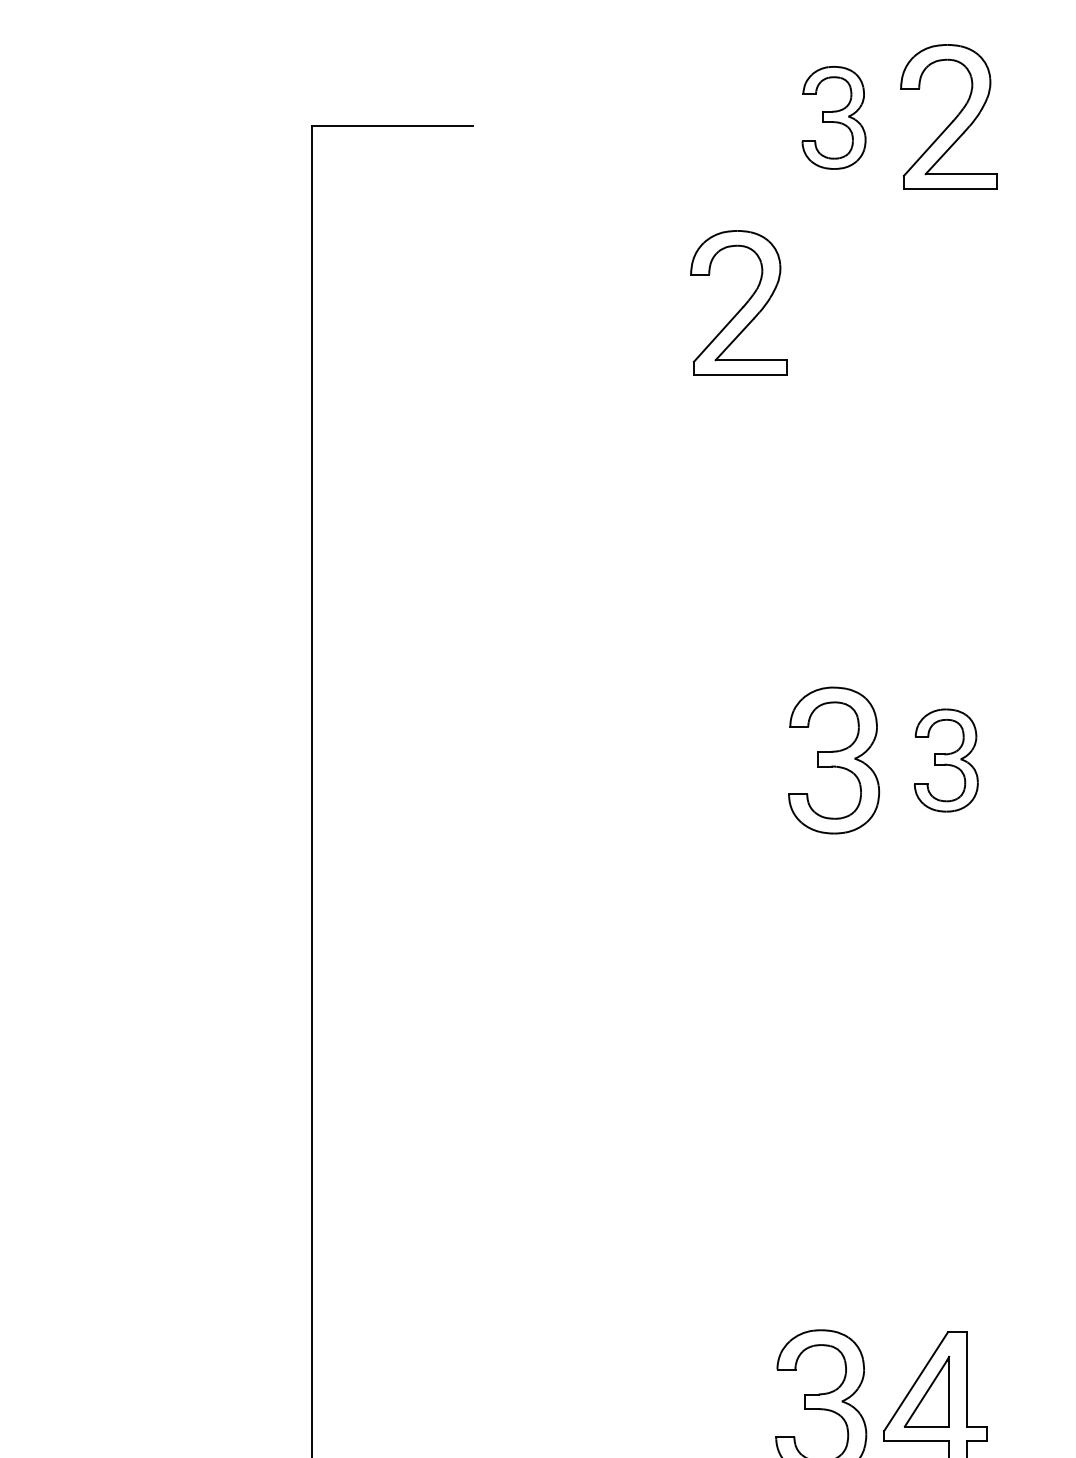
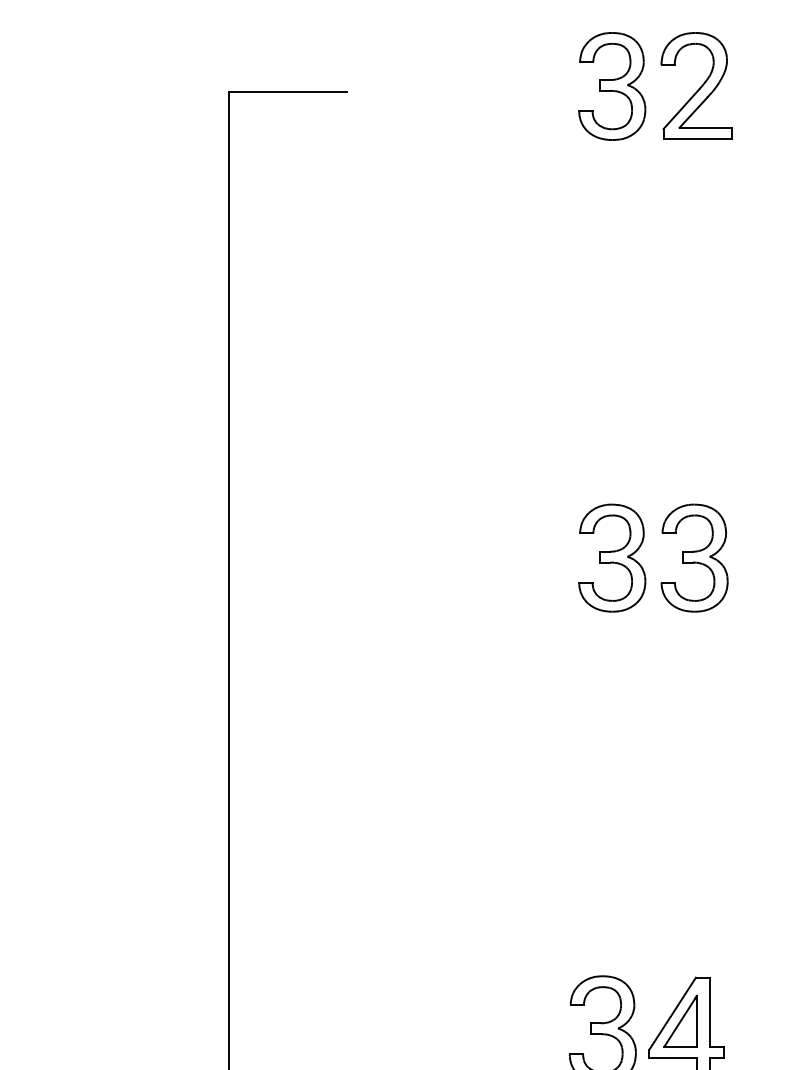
part: (833, 117) -> (611, 86), size x1.43
part: (738, 302) -> (542, 221), removed
part: (946, 760) -> (694, 558), size x1.43

